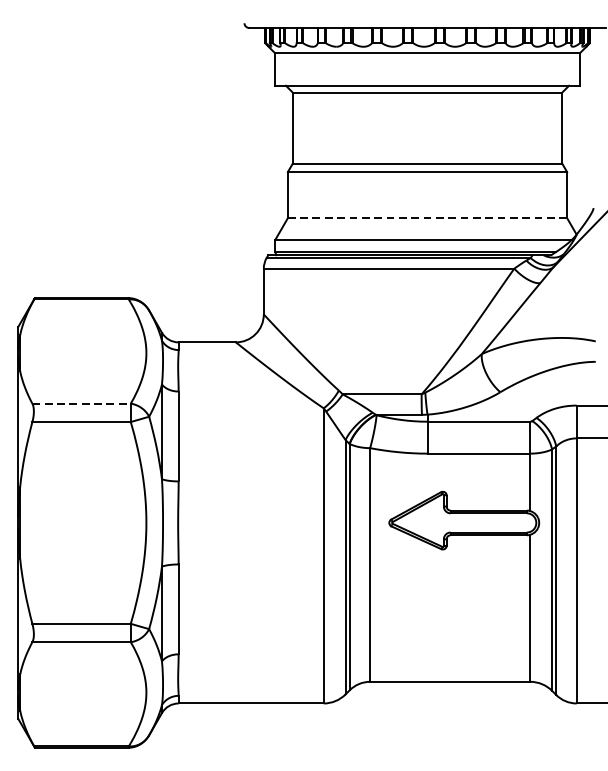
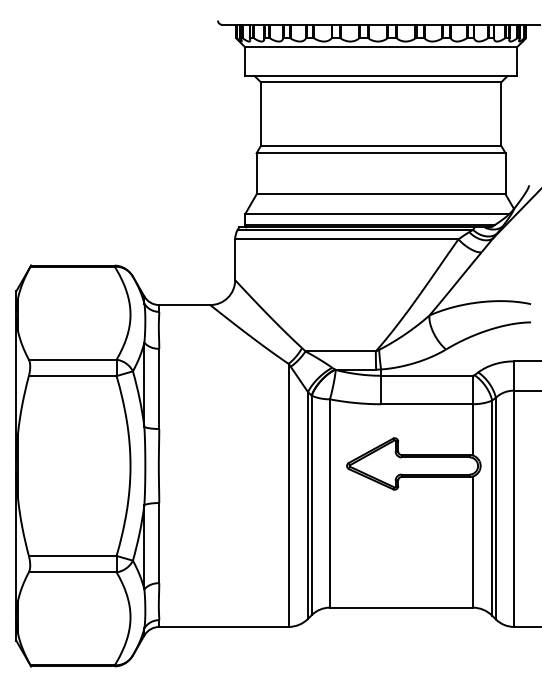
line: (426, 218) -> (380, 194), dashed -> solid
line: (81, 403) -> (72, 359), dashed -> solid

